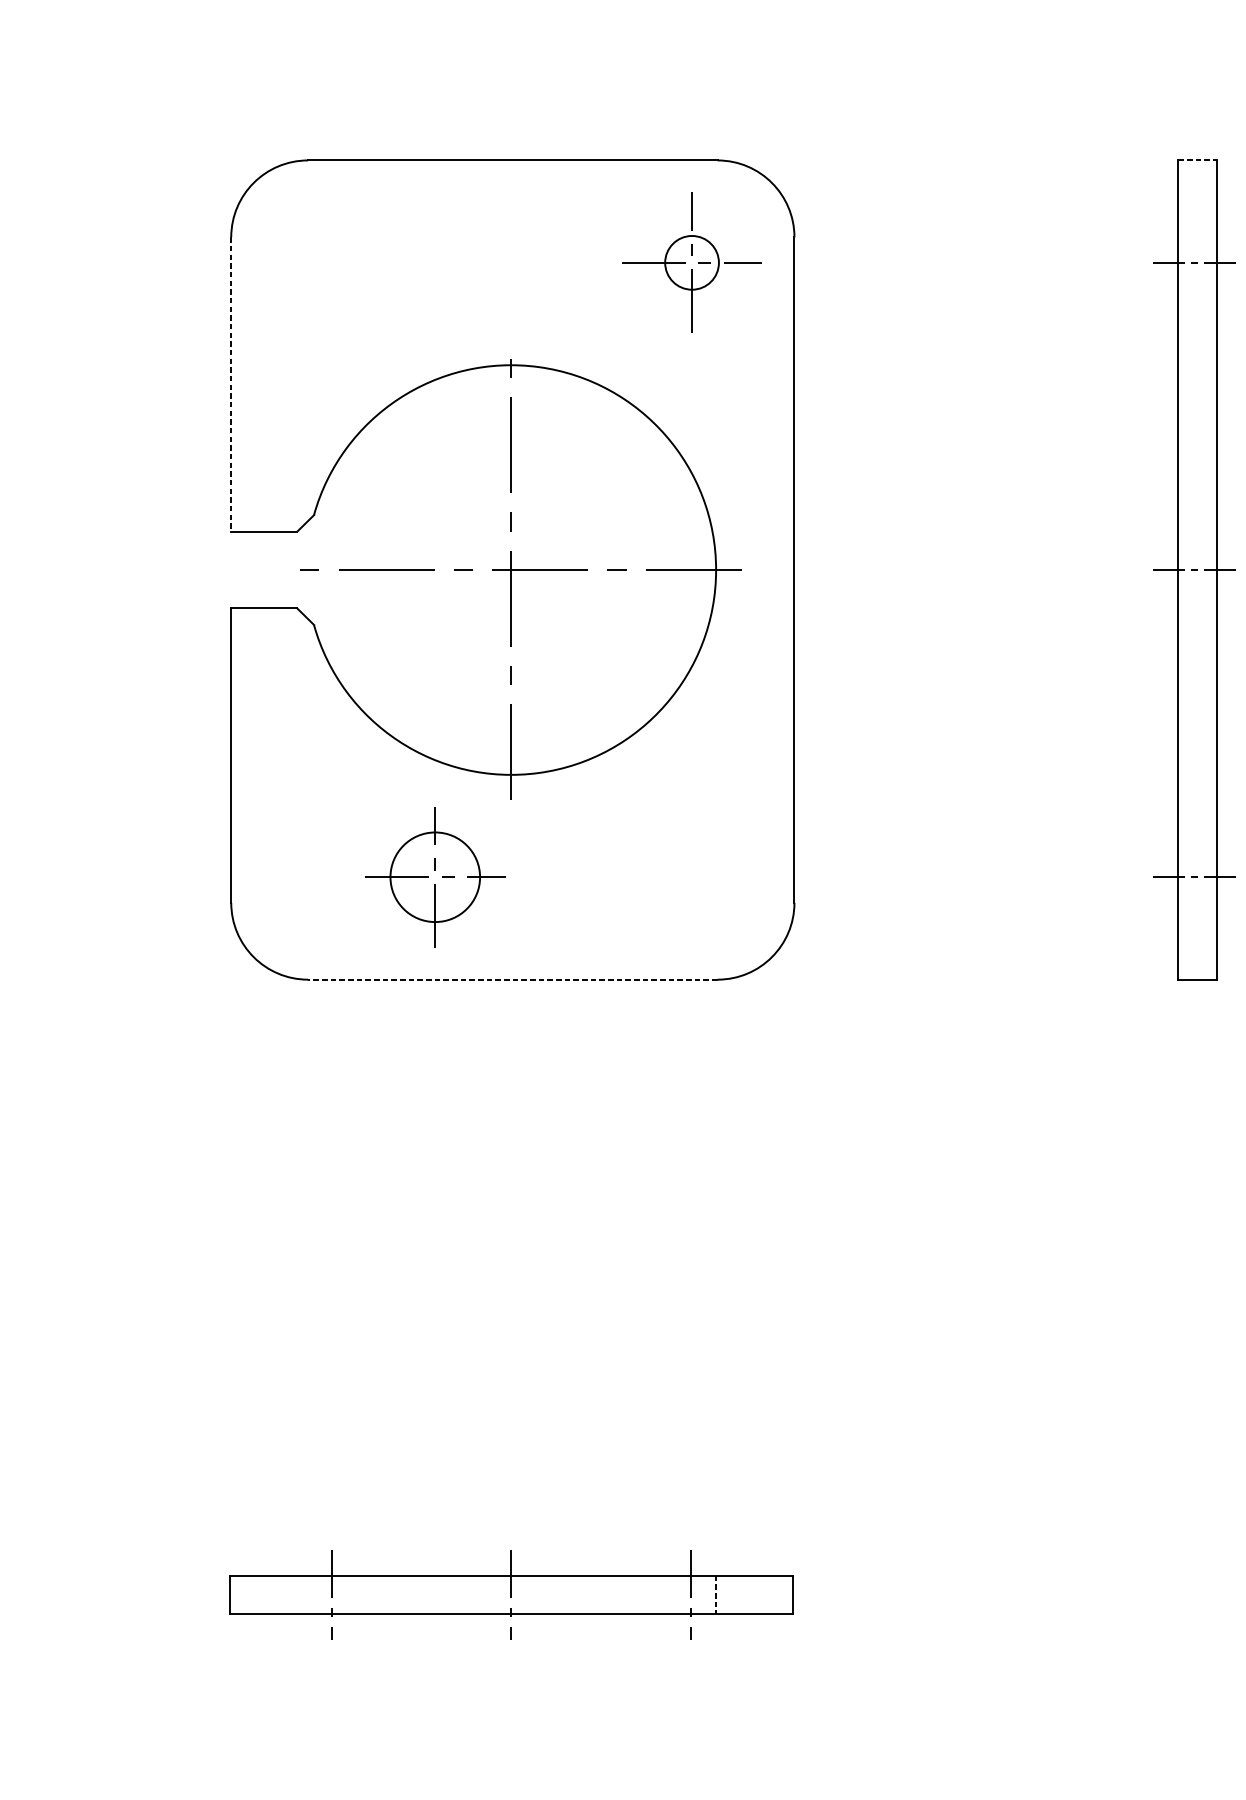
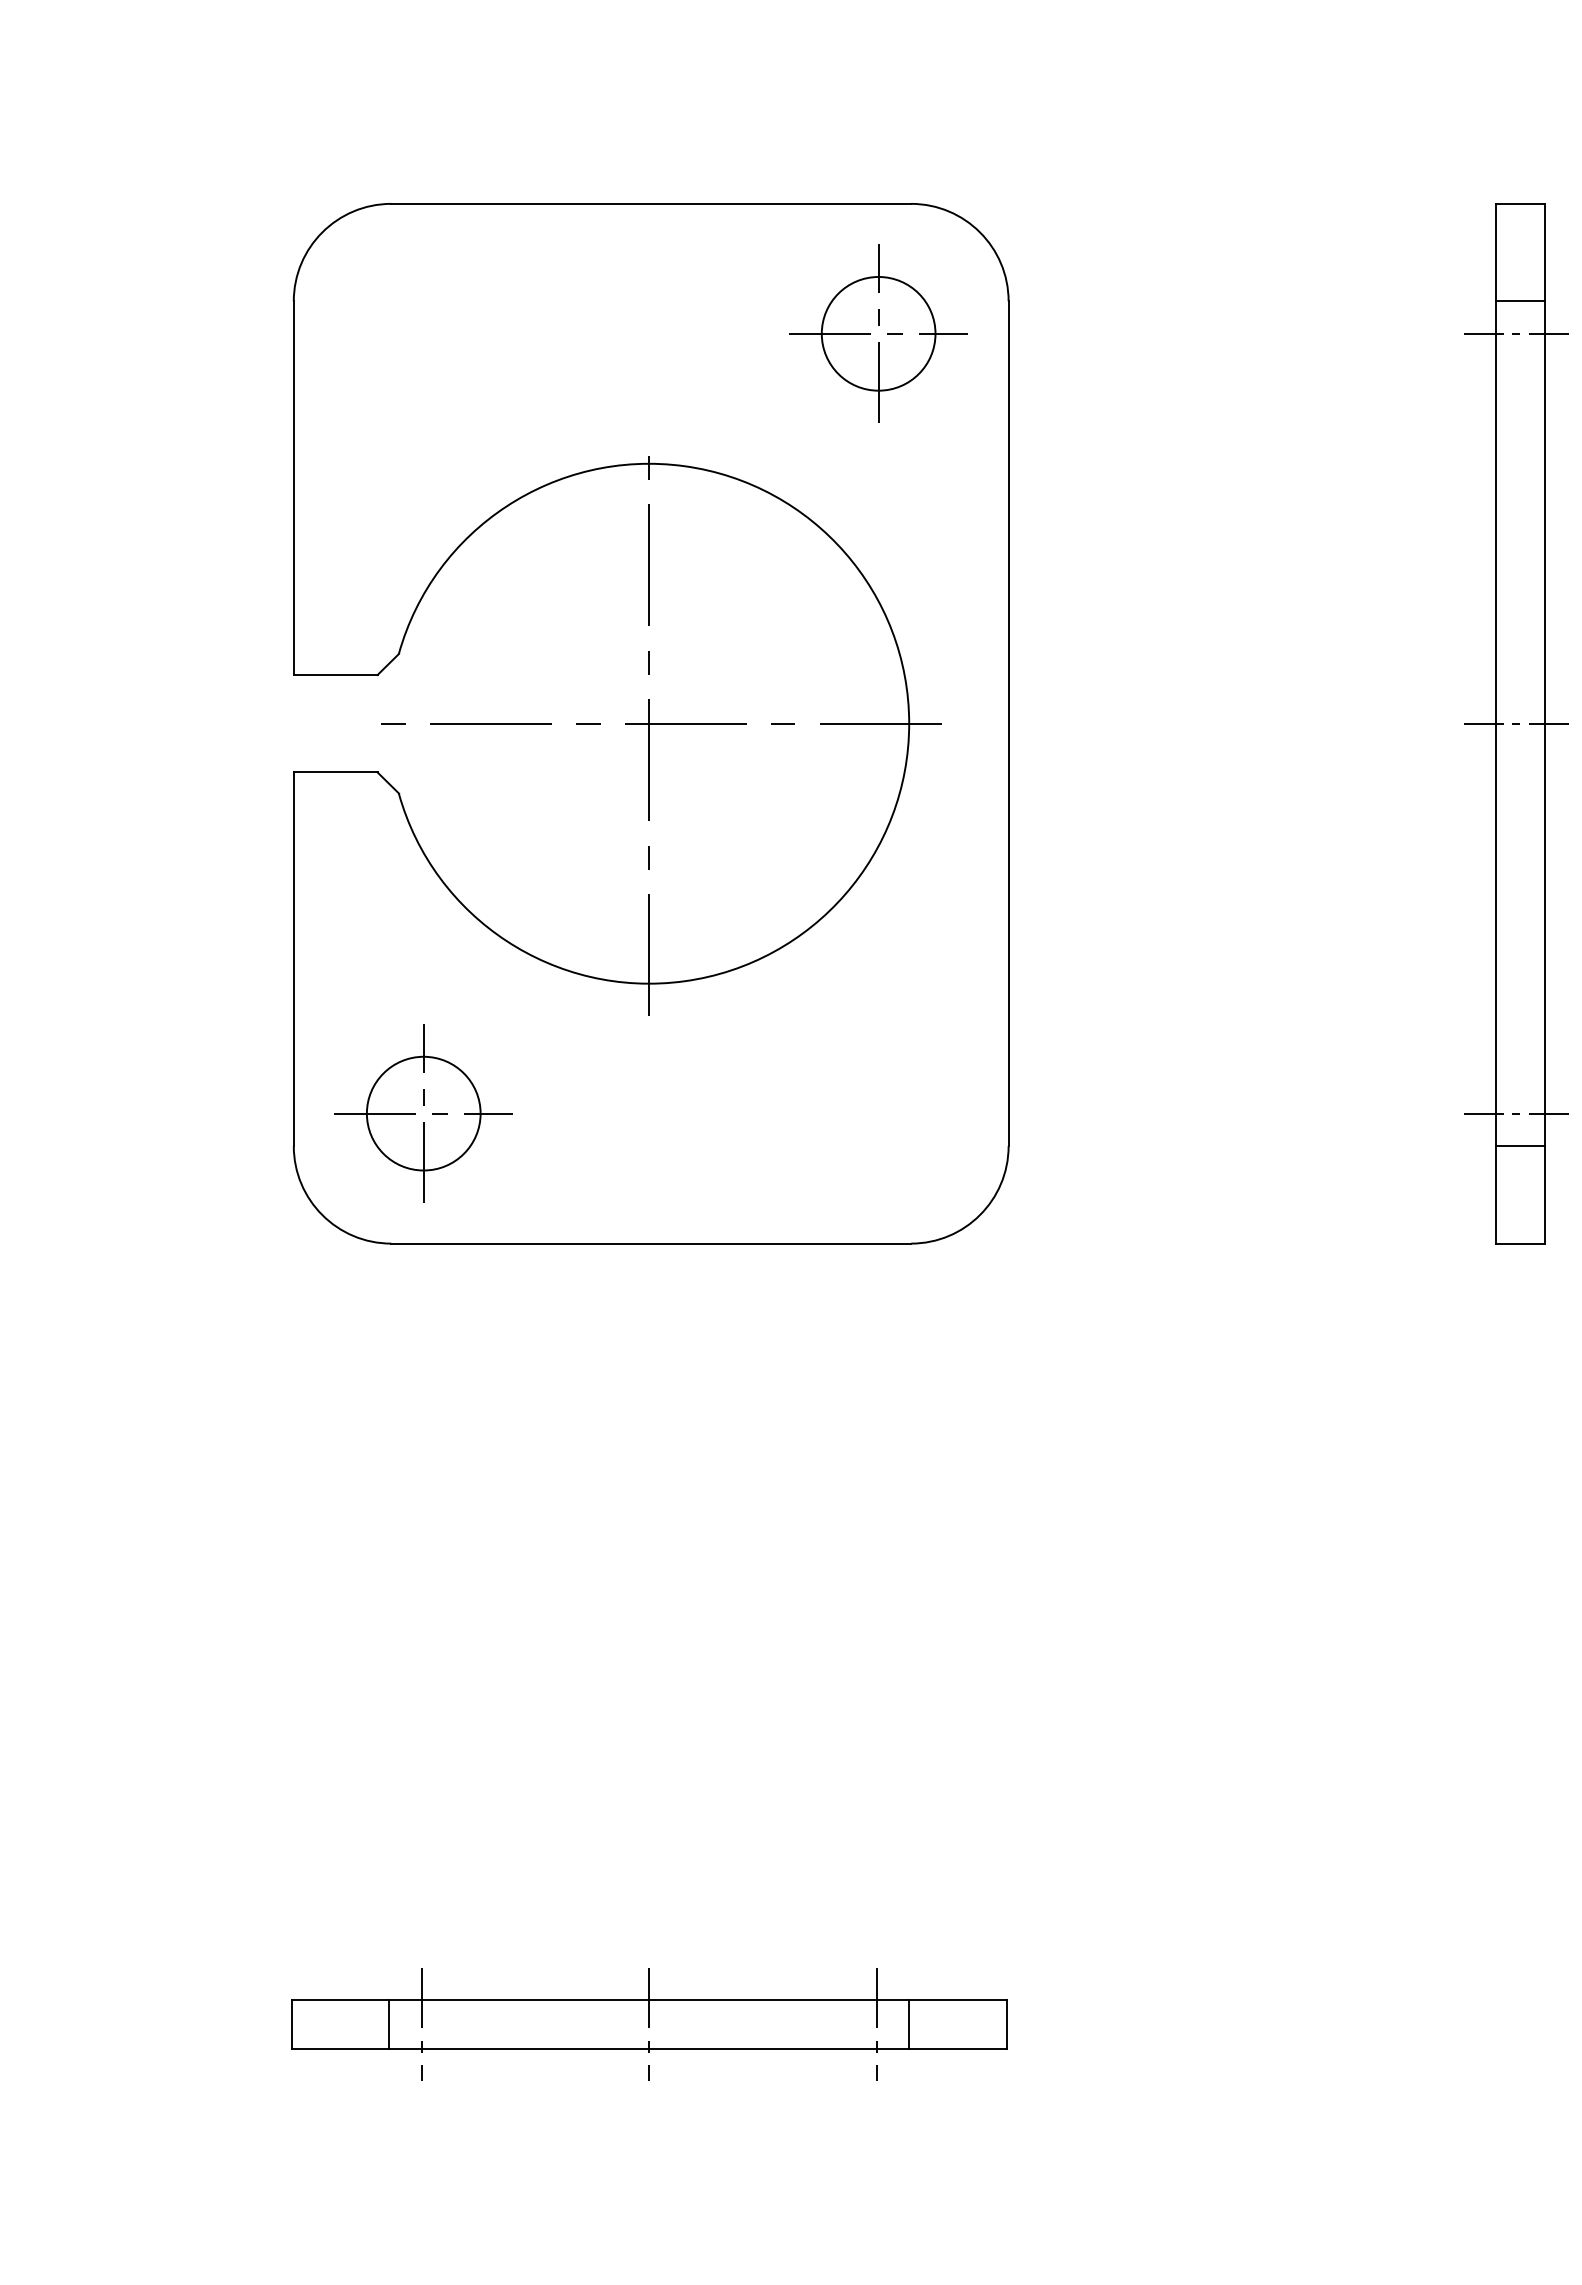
line: (1197, 160) -> (1520, 203), dashed -> solid
line: (1197, 237) -> (1520, 301), added
circle: (691, 262) -> (878, 333), size x1.67
line: (231, 384) -> (293, 488), dashed -> solid
part: (435, 877) -> (423, 1113), moved
line: (1197, 903) -> (1520, 1146), added
line: (513, 979) -> (651, 1243), dashed -> solid
line: (306, 1594) -> (389, 2024), added
line: (716, 1594) -> (909, 2024), dashed -> solid

